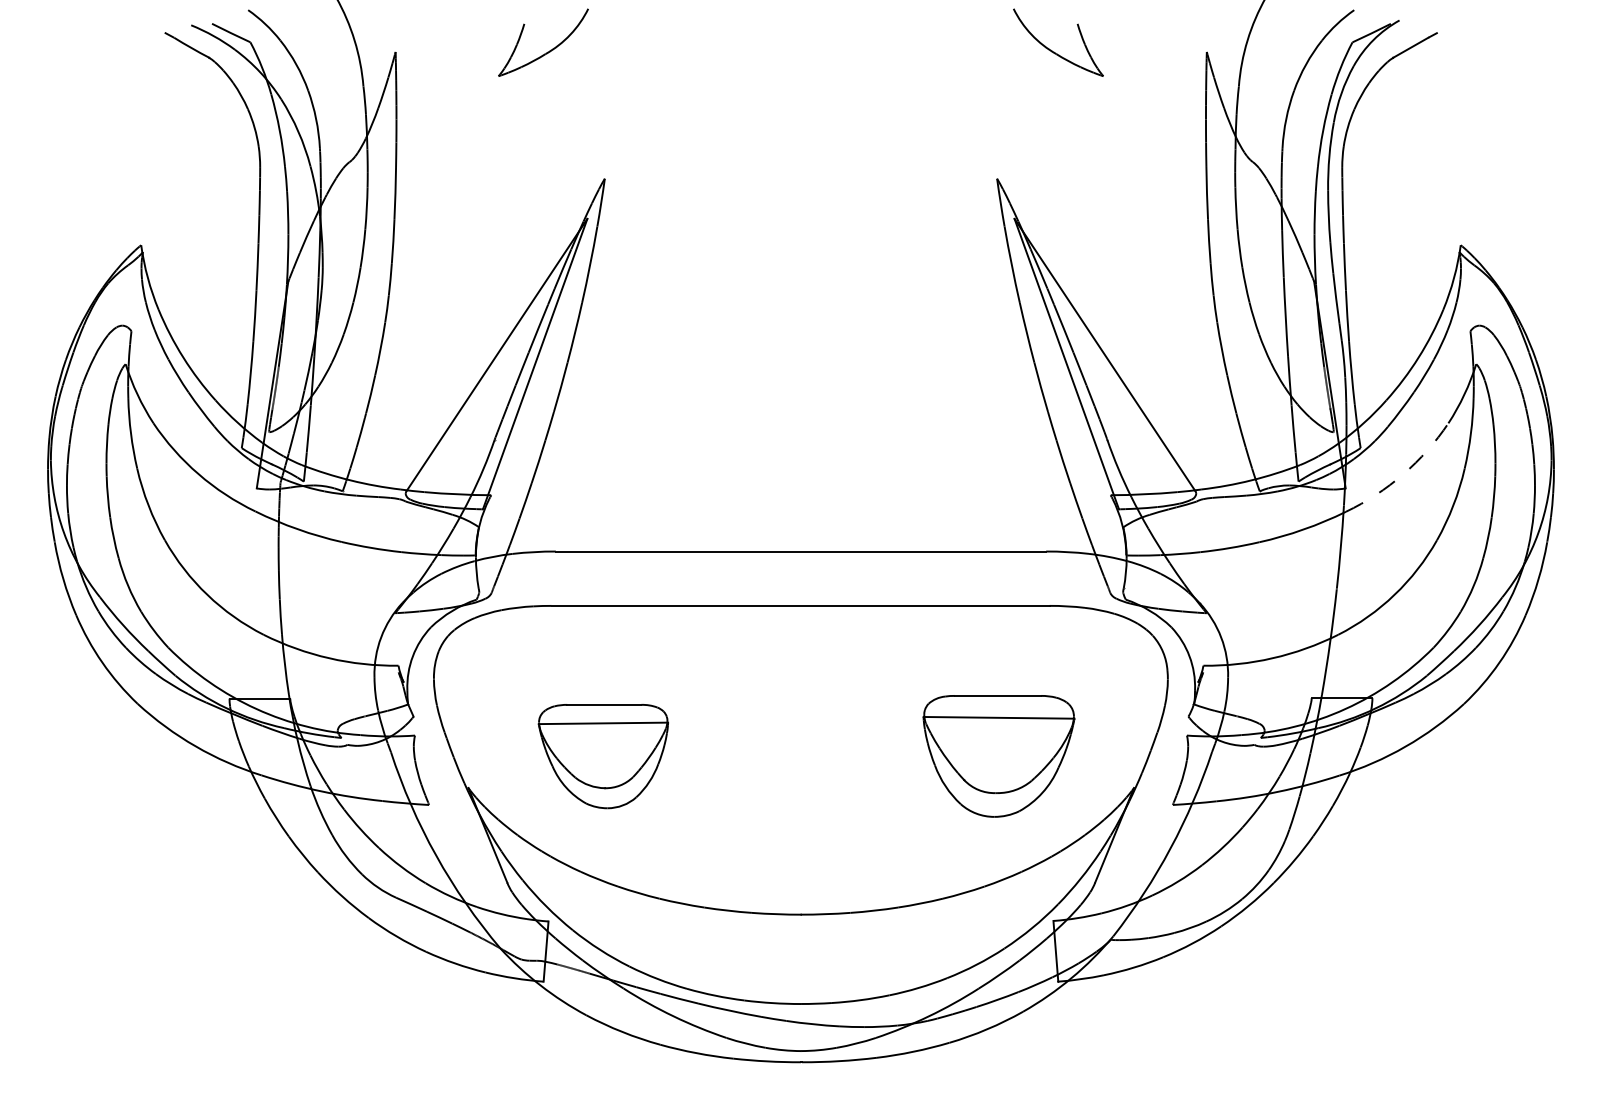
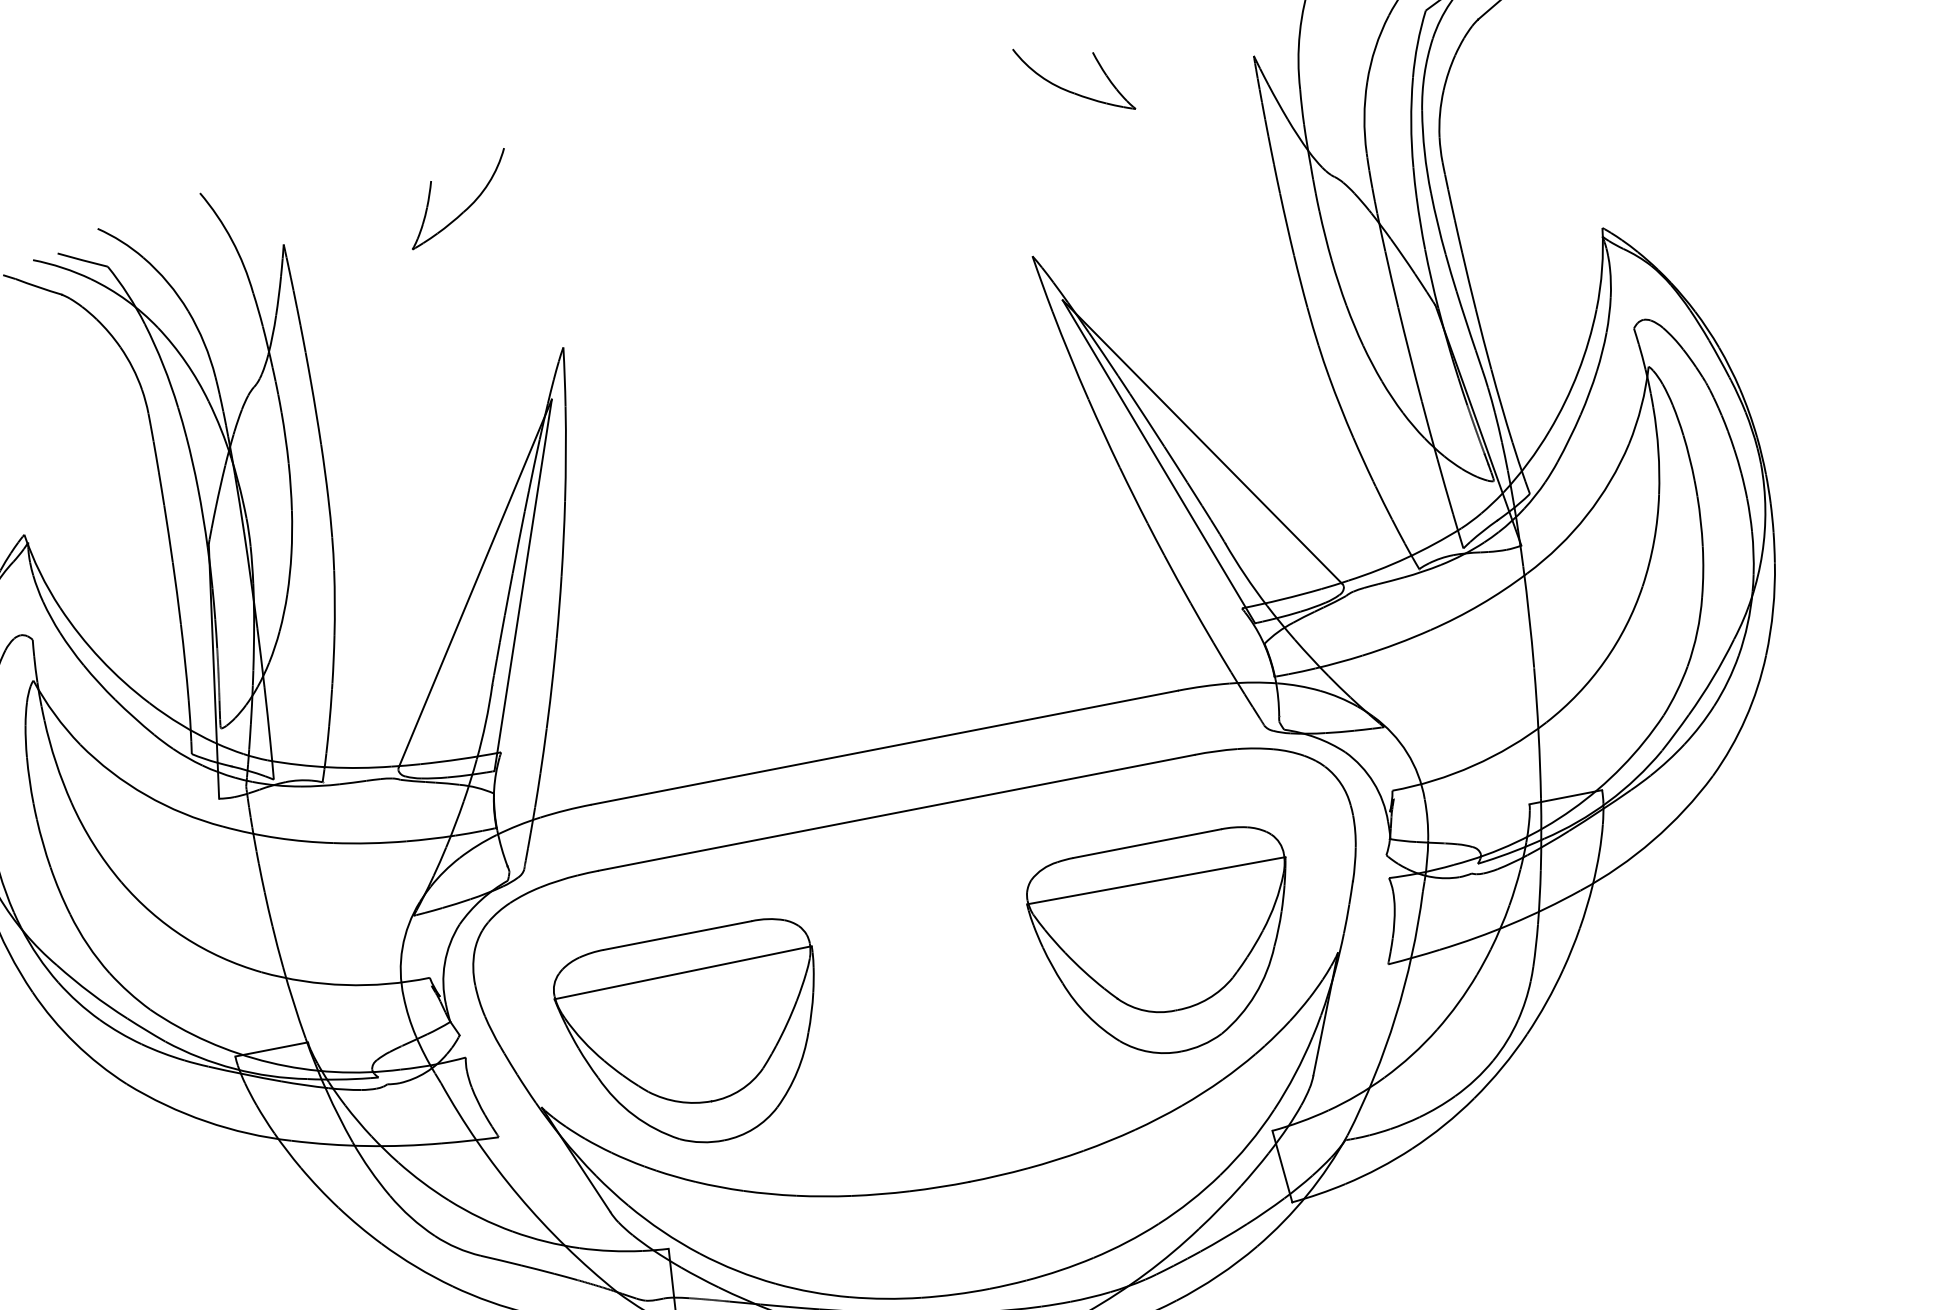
arc: (1403, 474) -> (1587, 515), dashed -> solid
part: (603, 756) -> (696, 1038), size x1.67
part: (998, 756) -> (1168, 946), size x1.43

